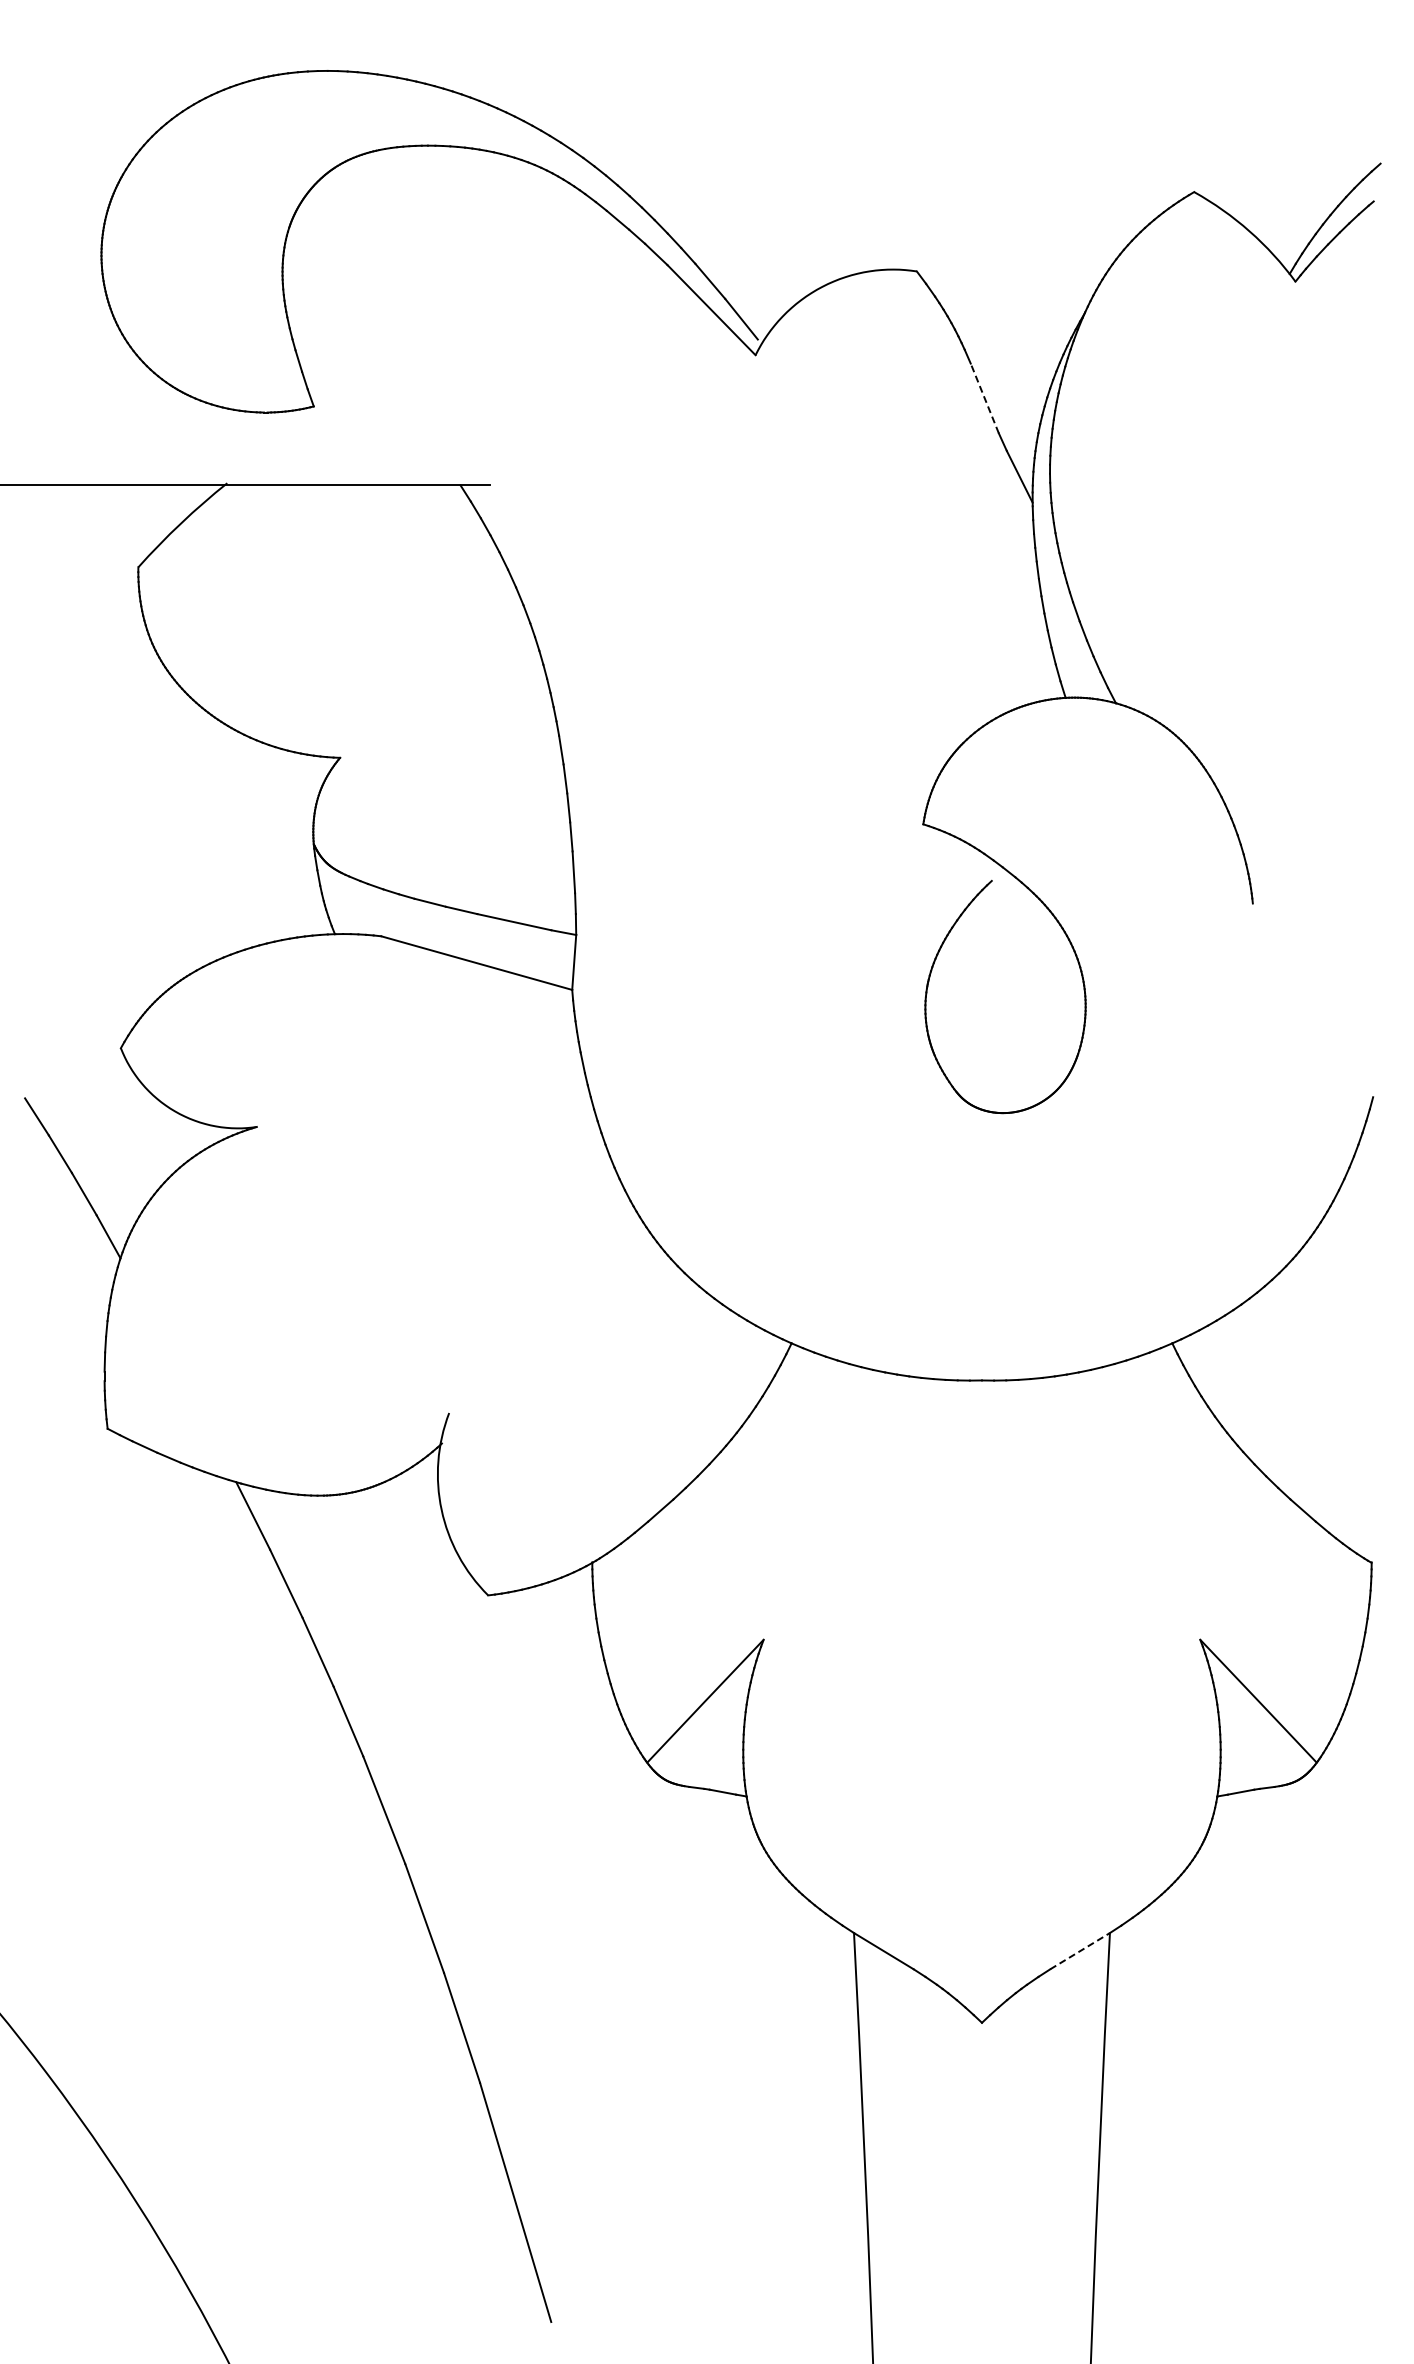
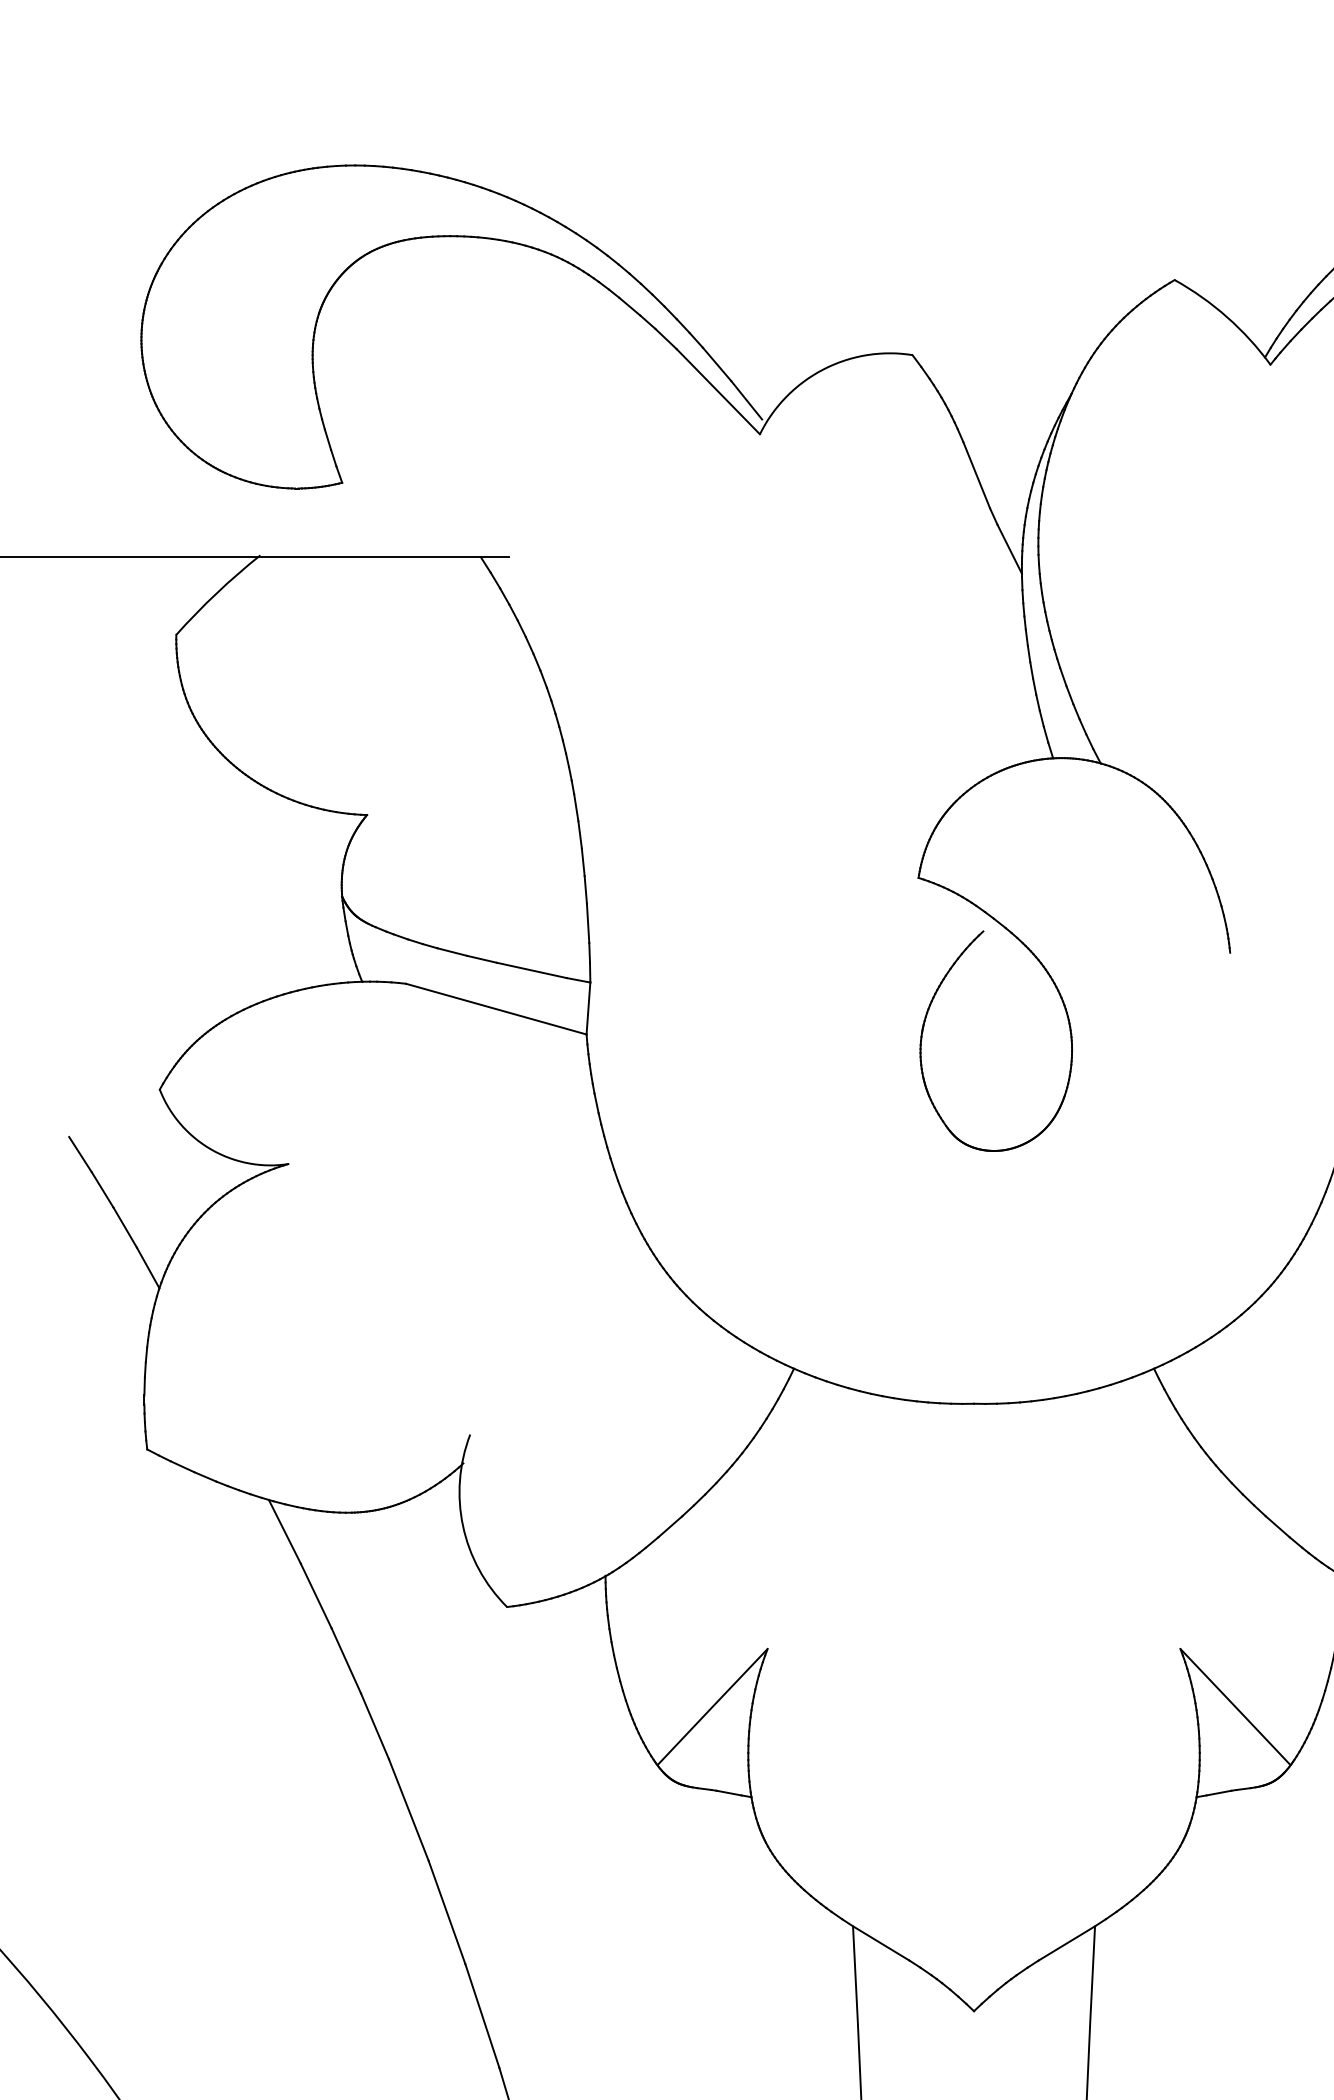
line: (984, 398) -> (976, 475), dashed -> solid
line: (1080, 1951) -> (1067, 1943), dashed -> solid

